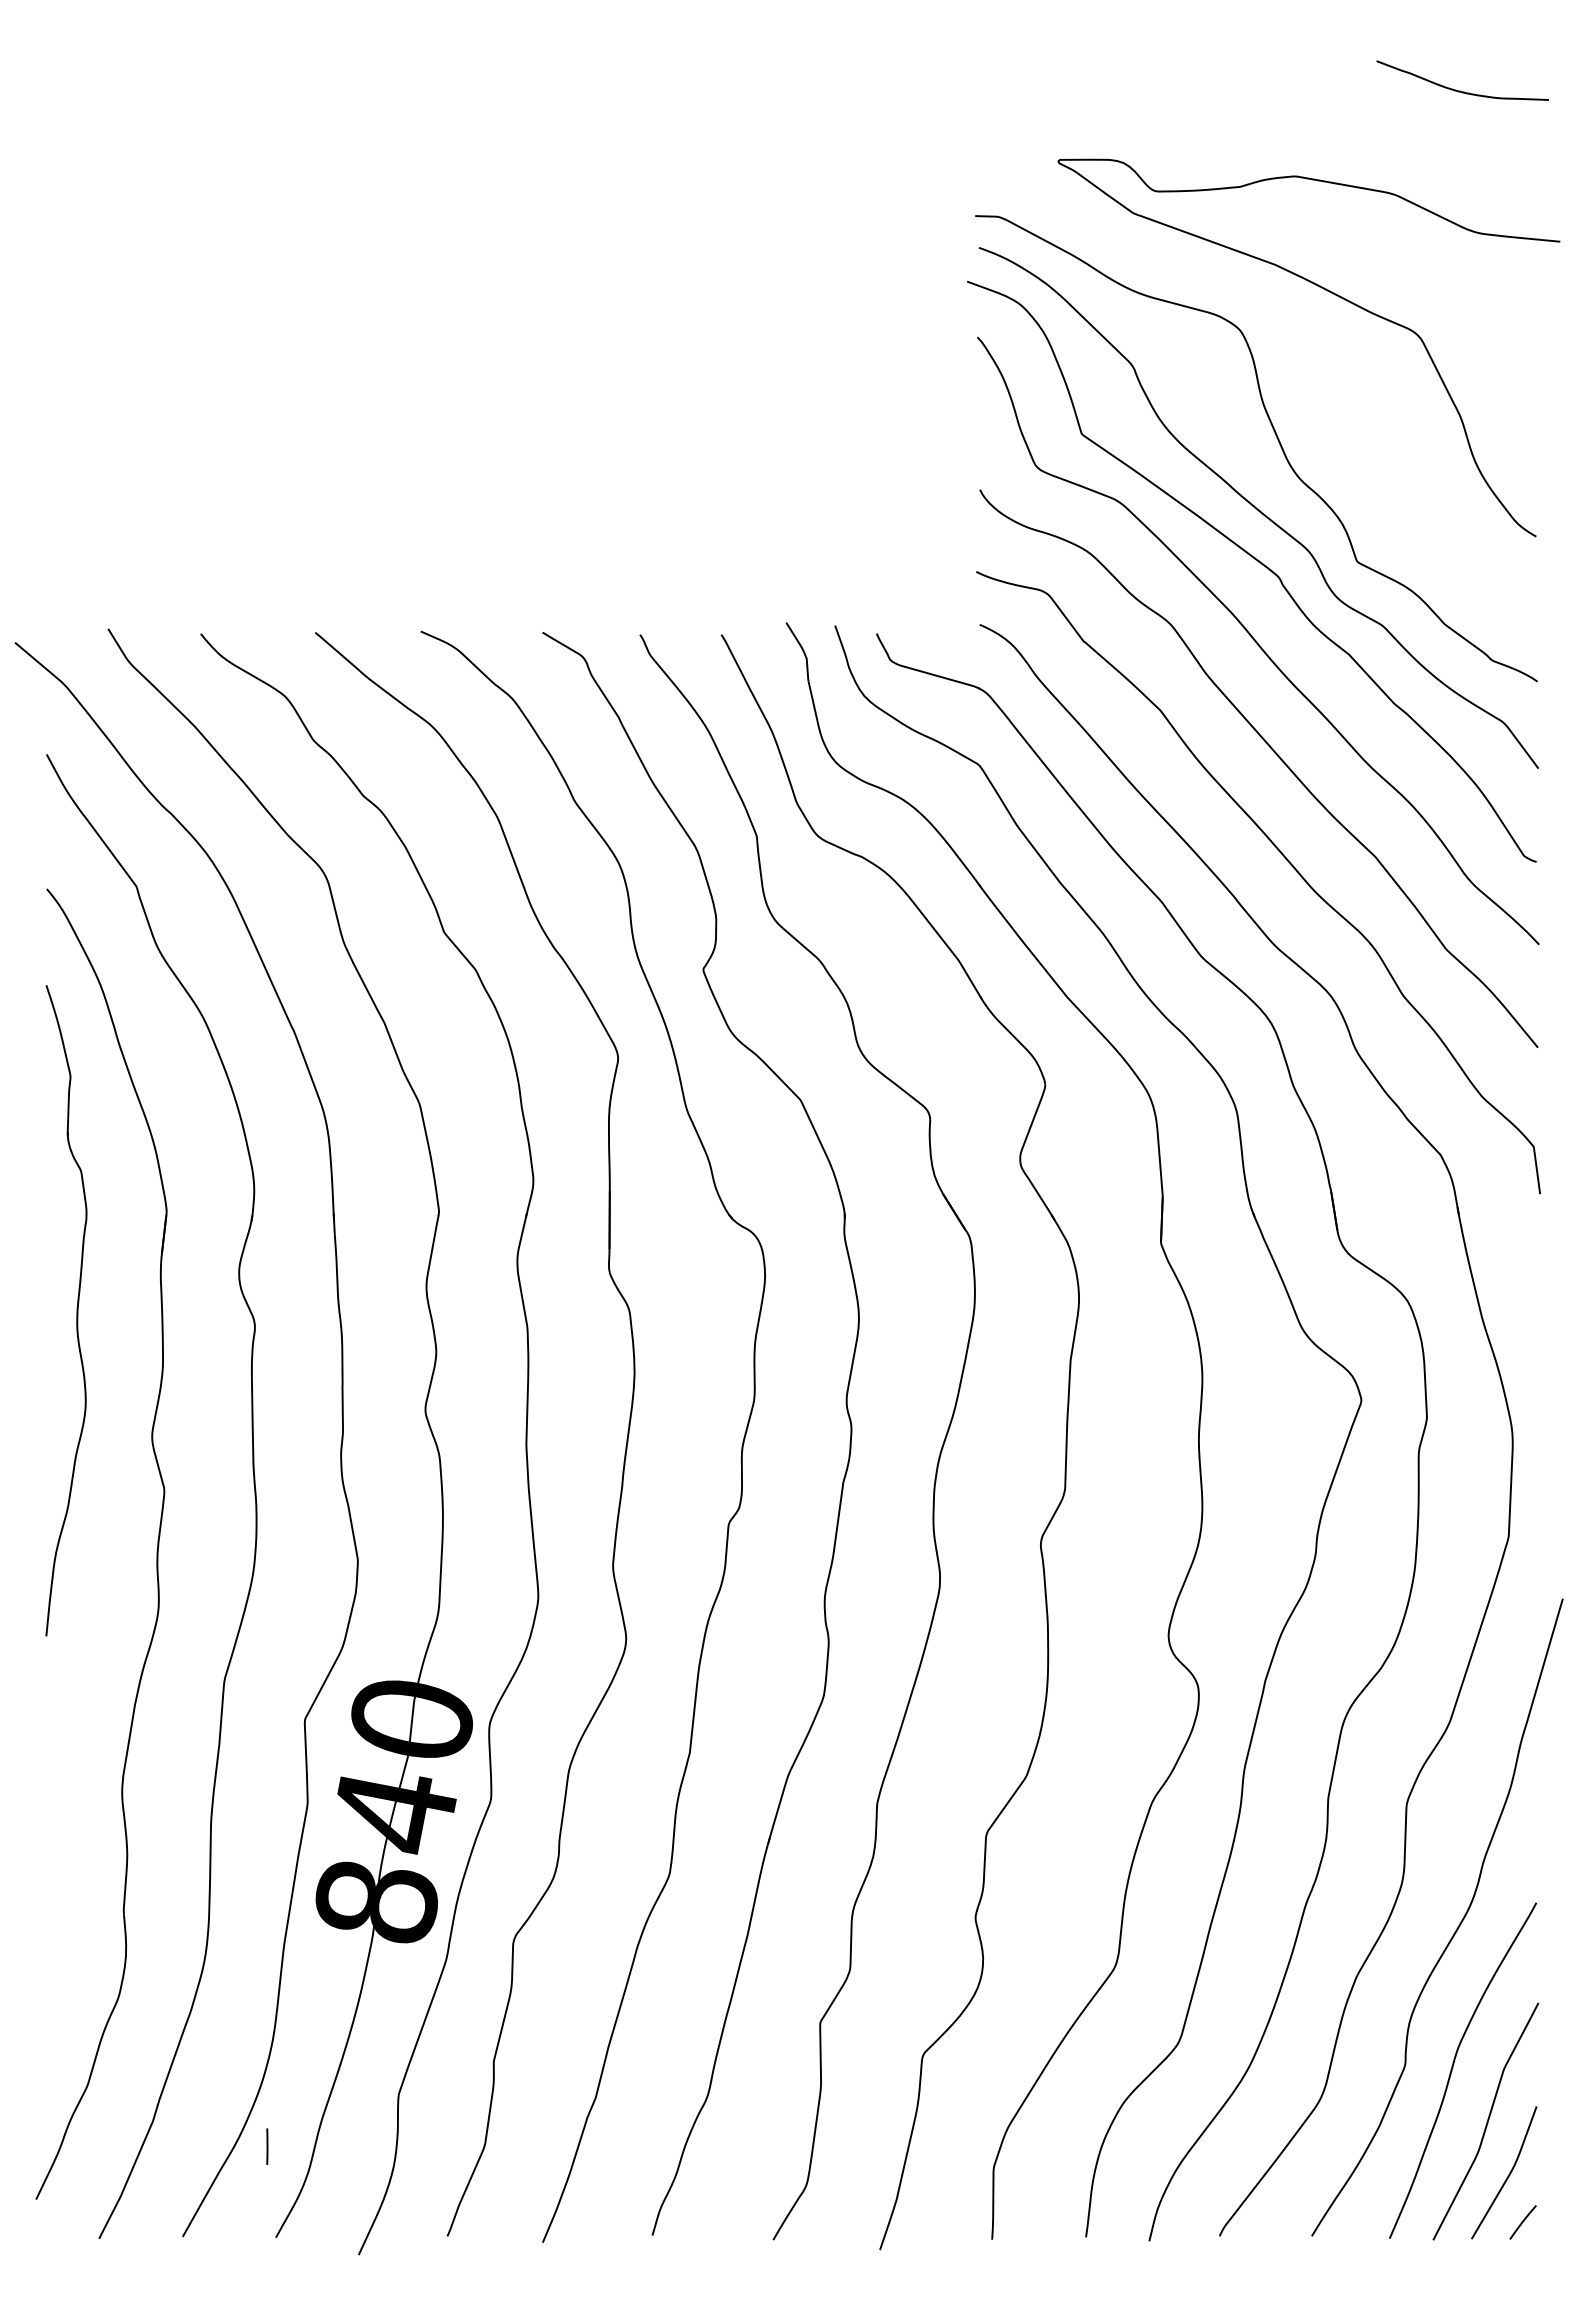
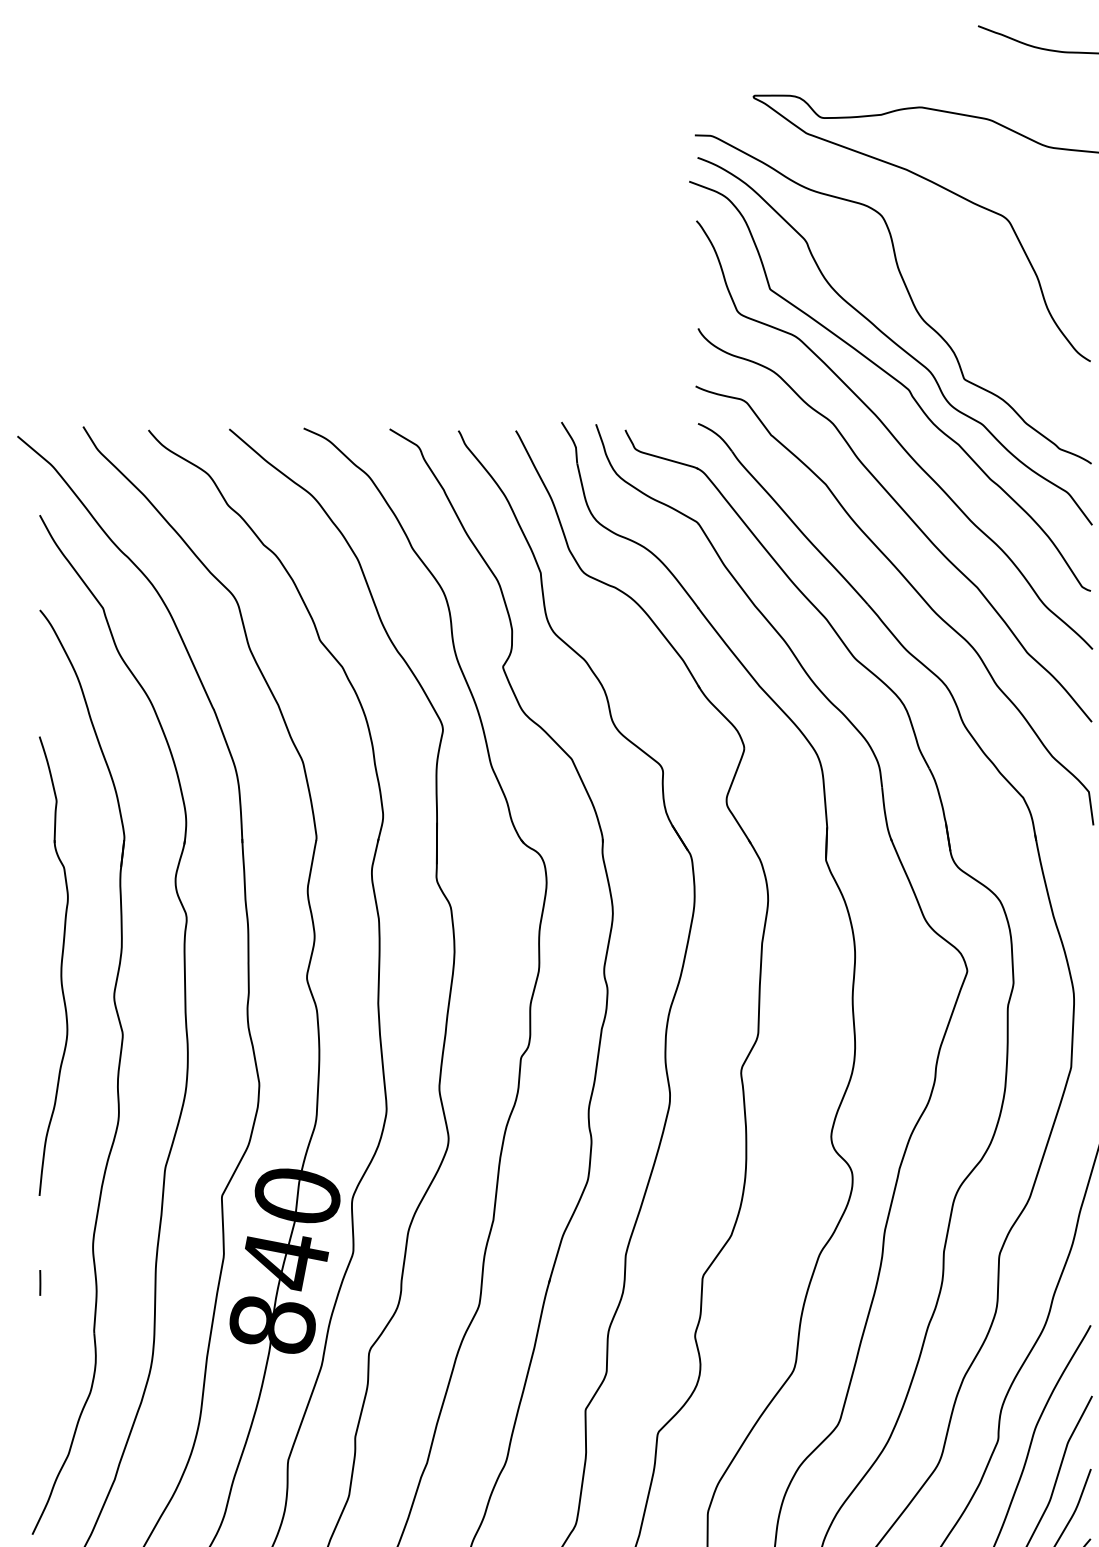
part: (76, 1310) -> (60, 966), moved
line: (267, 2146) -> (40, 1282), moved

